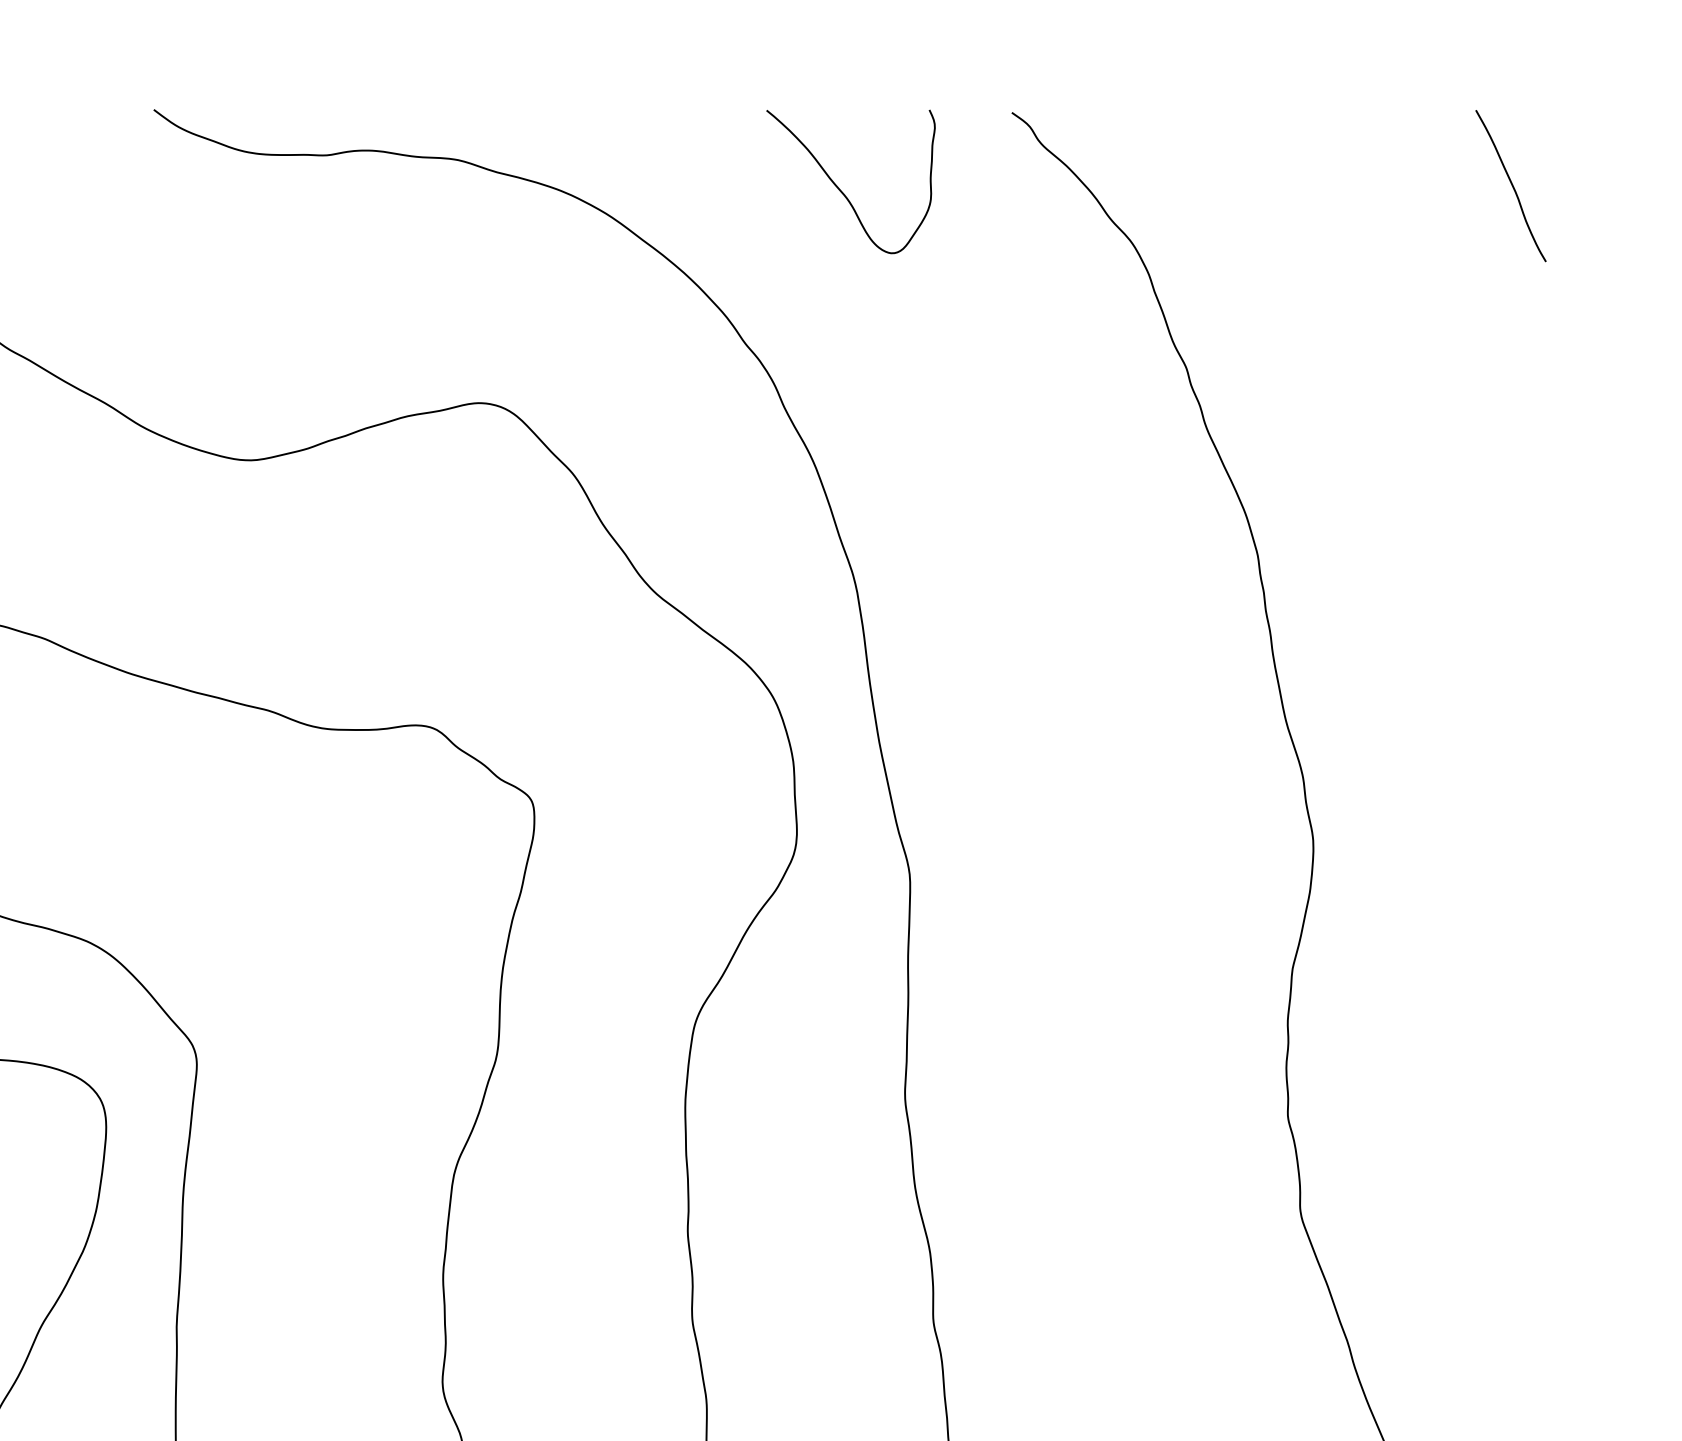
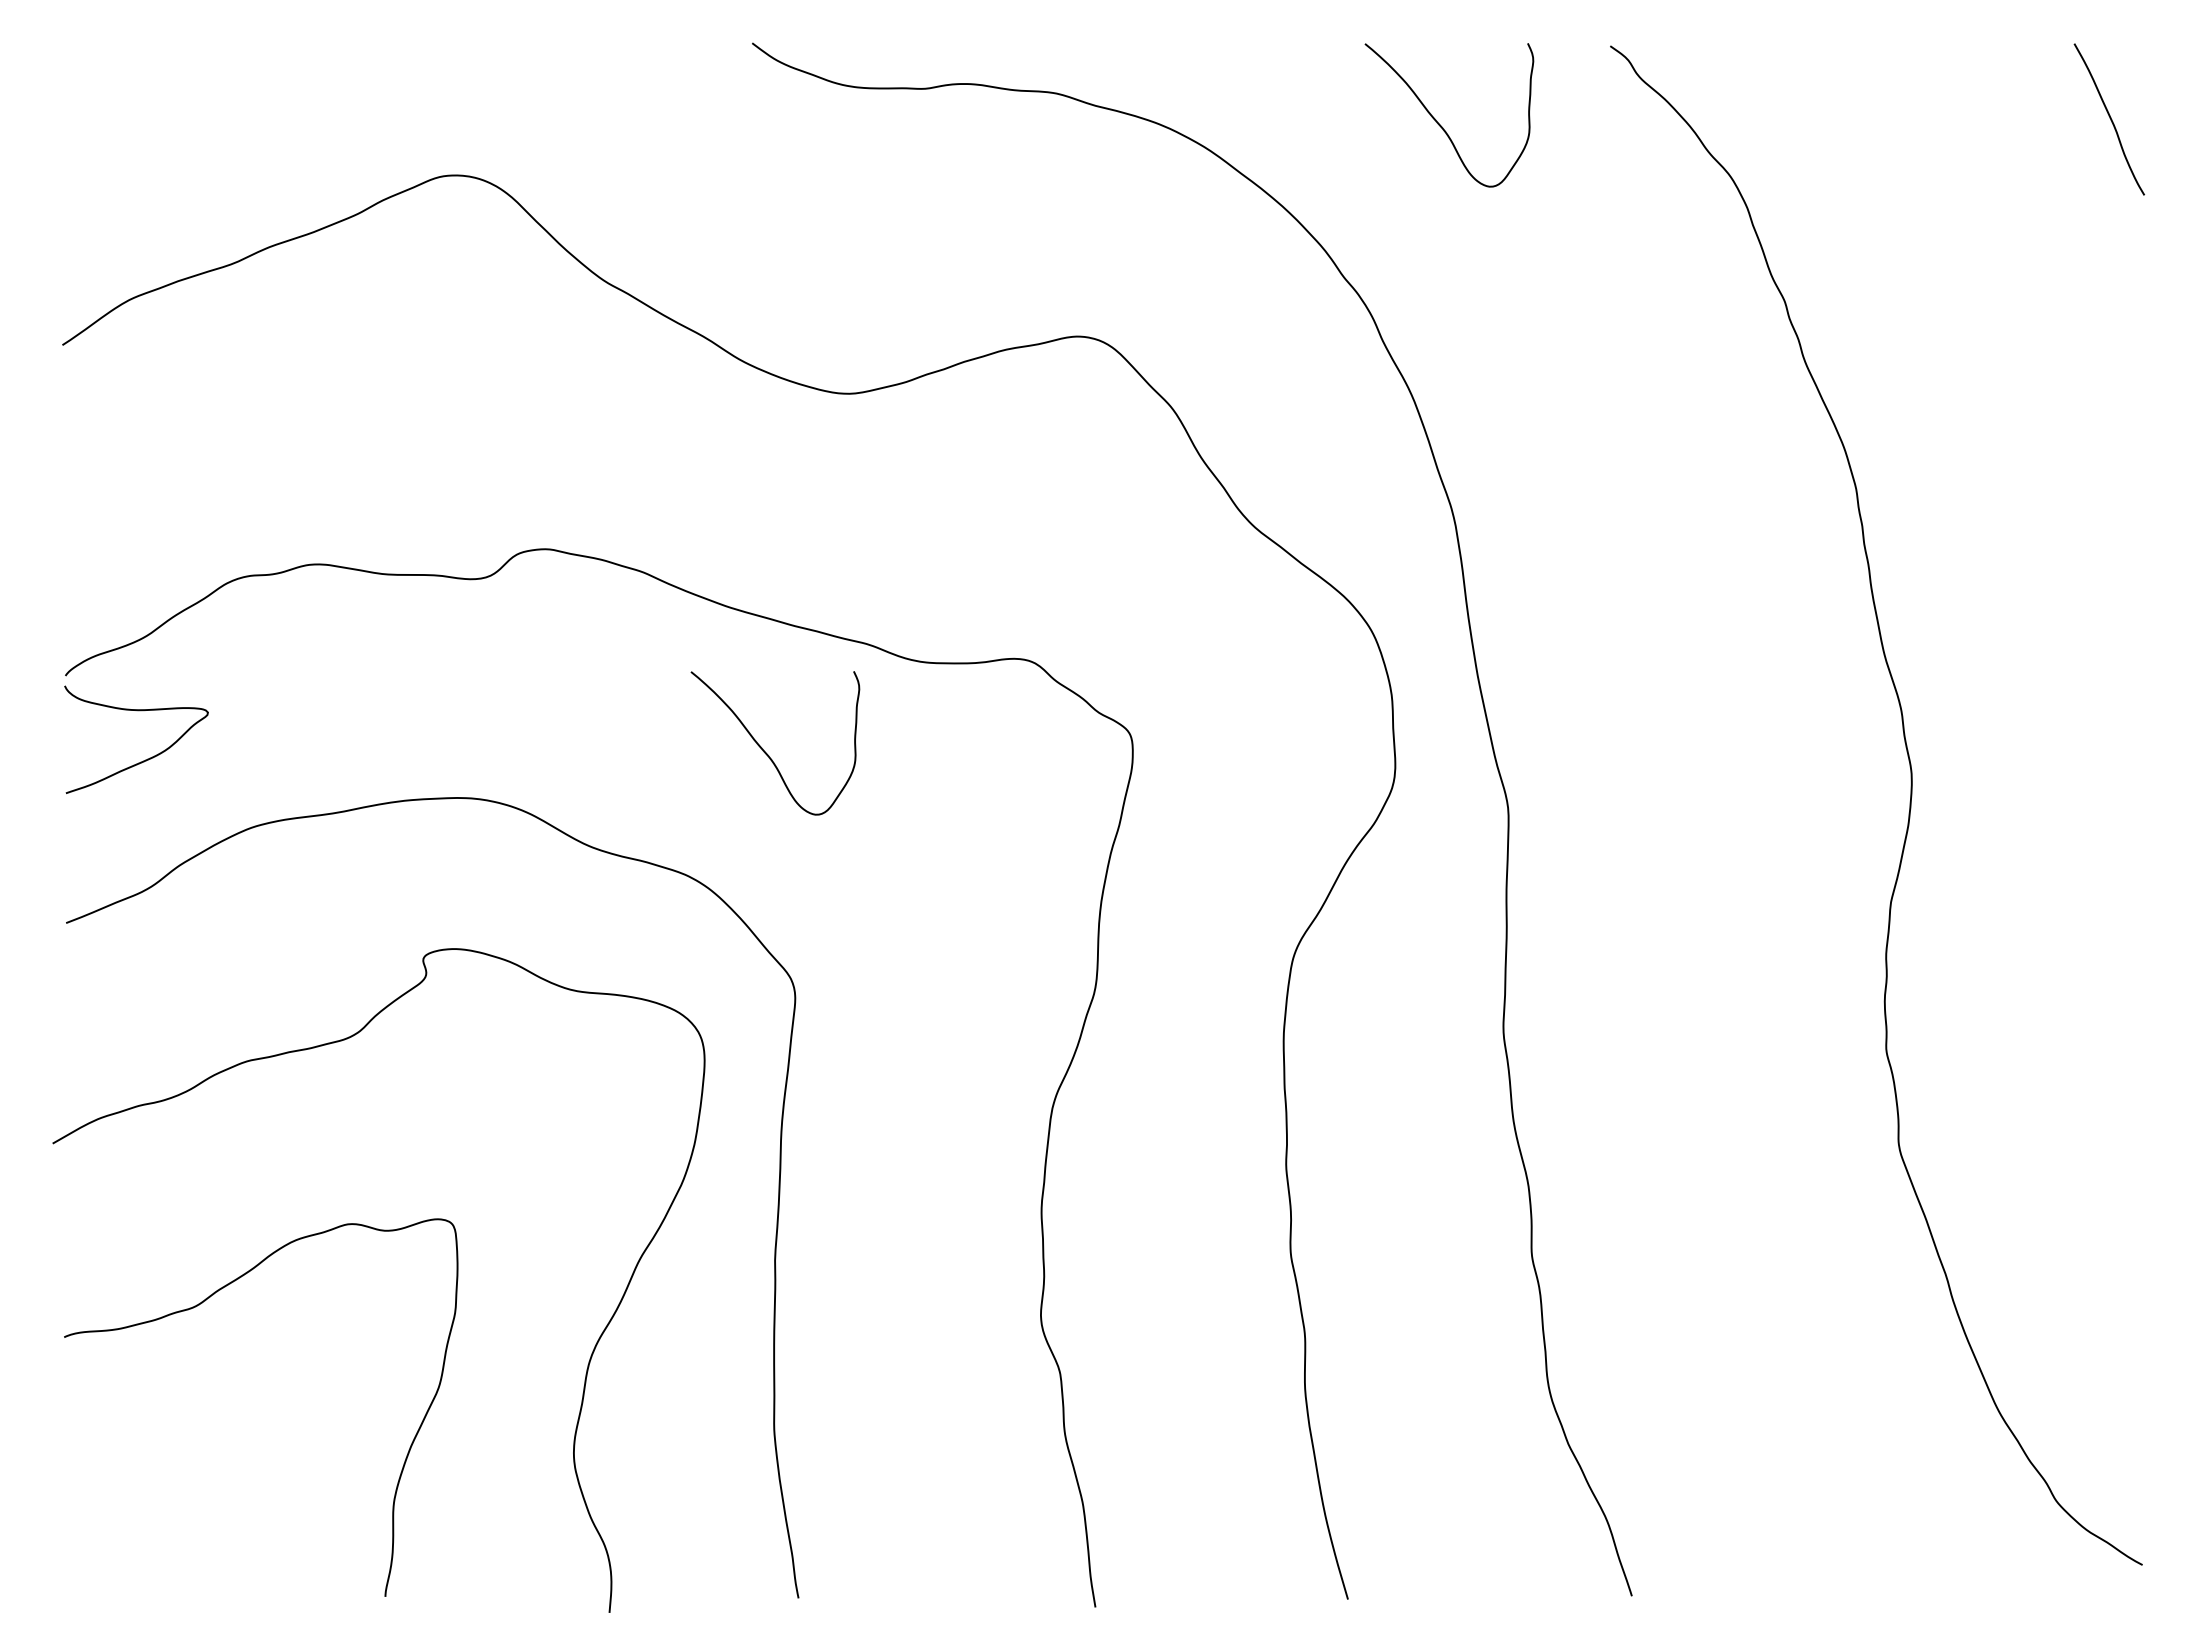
curve: (168, 819) -> (766, 752), added

